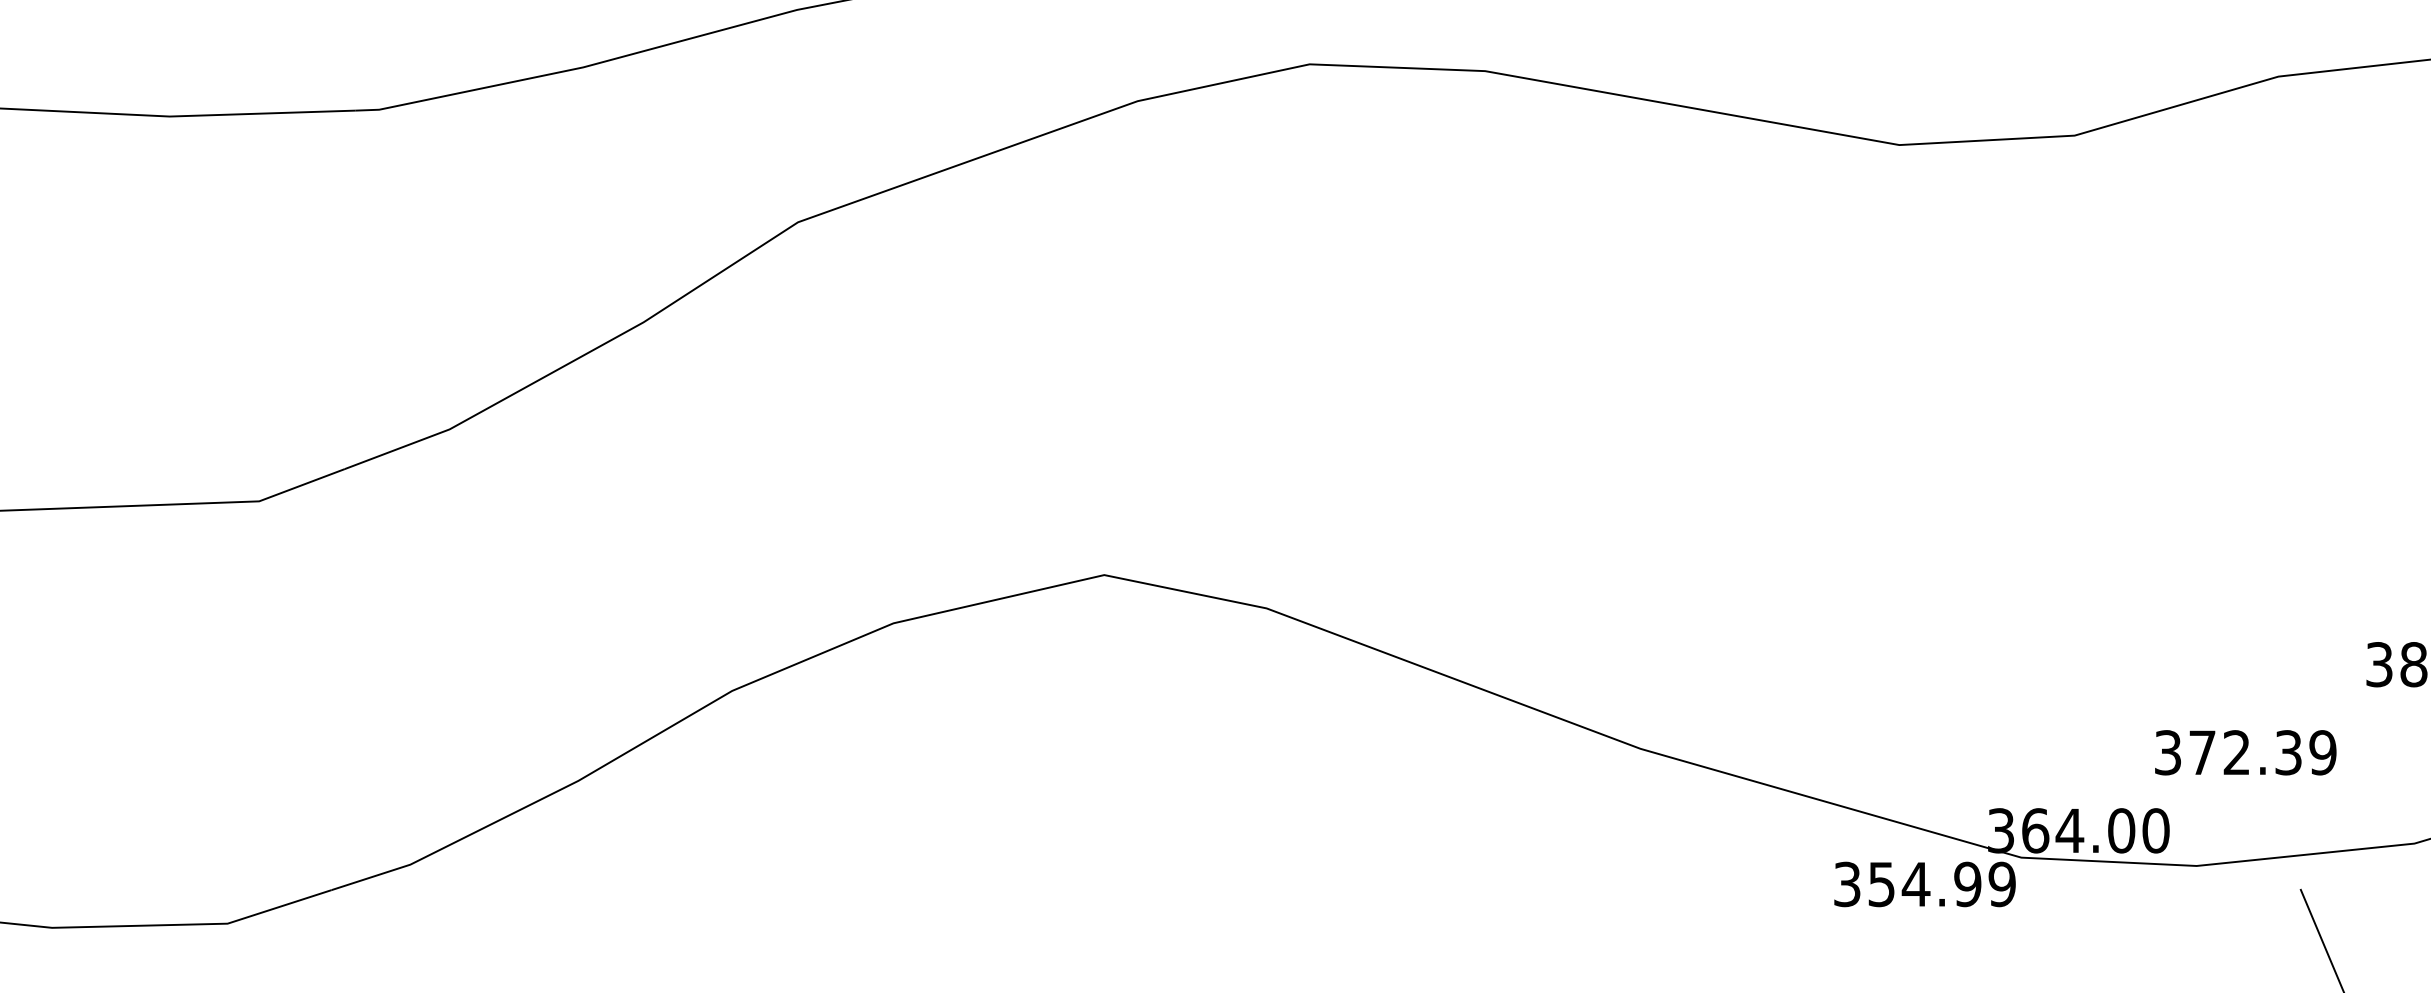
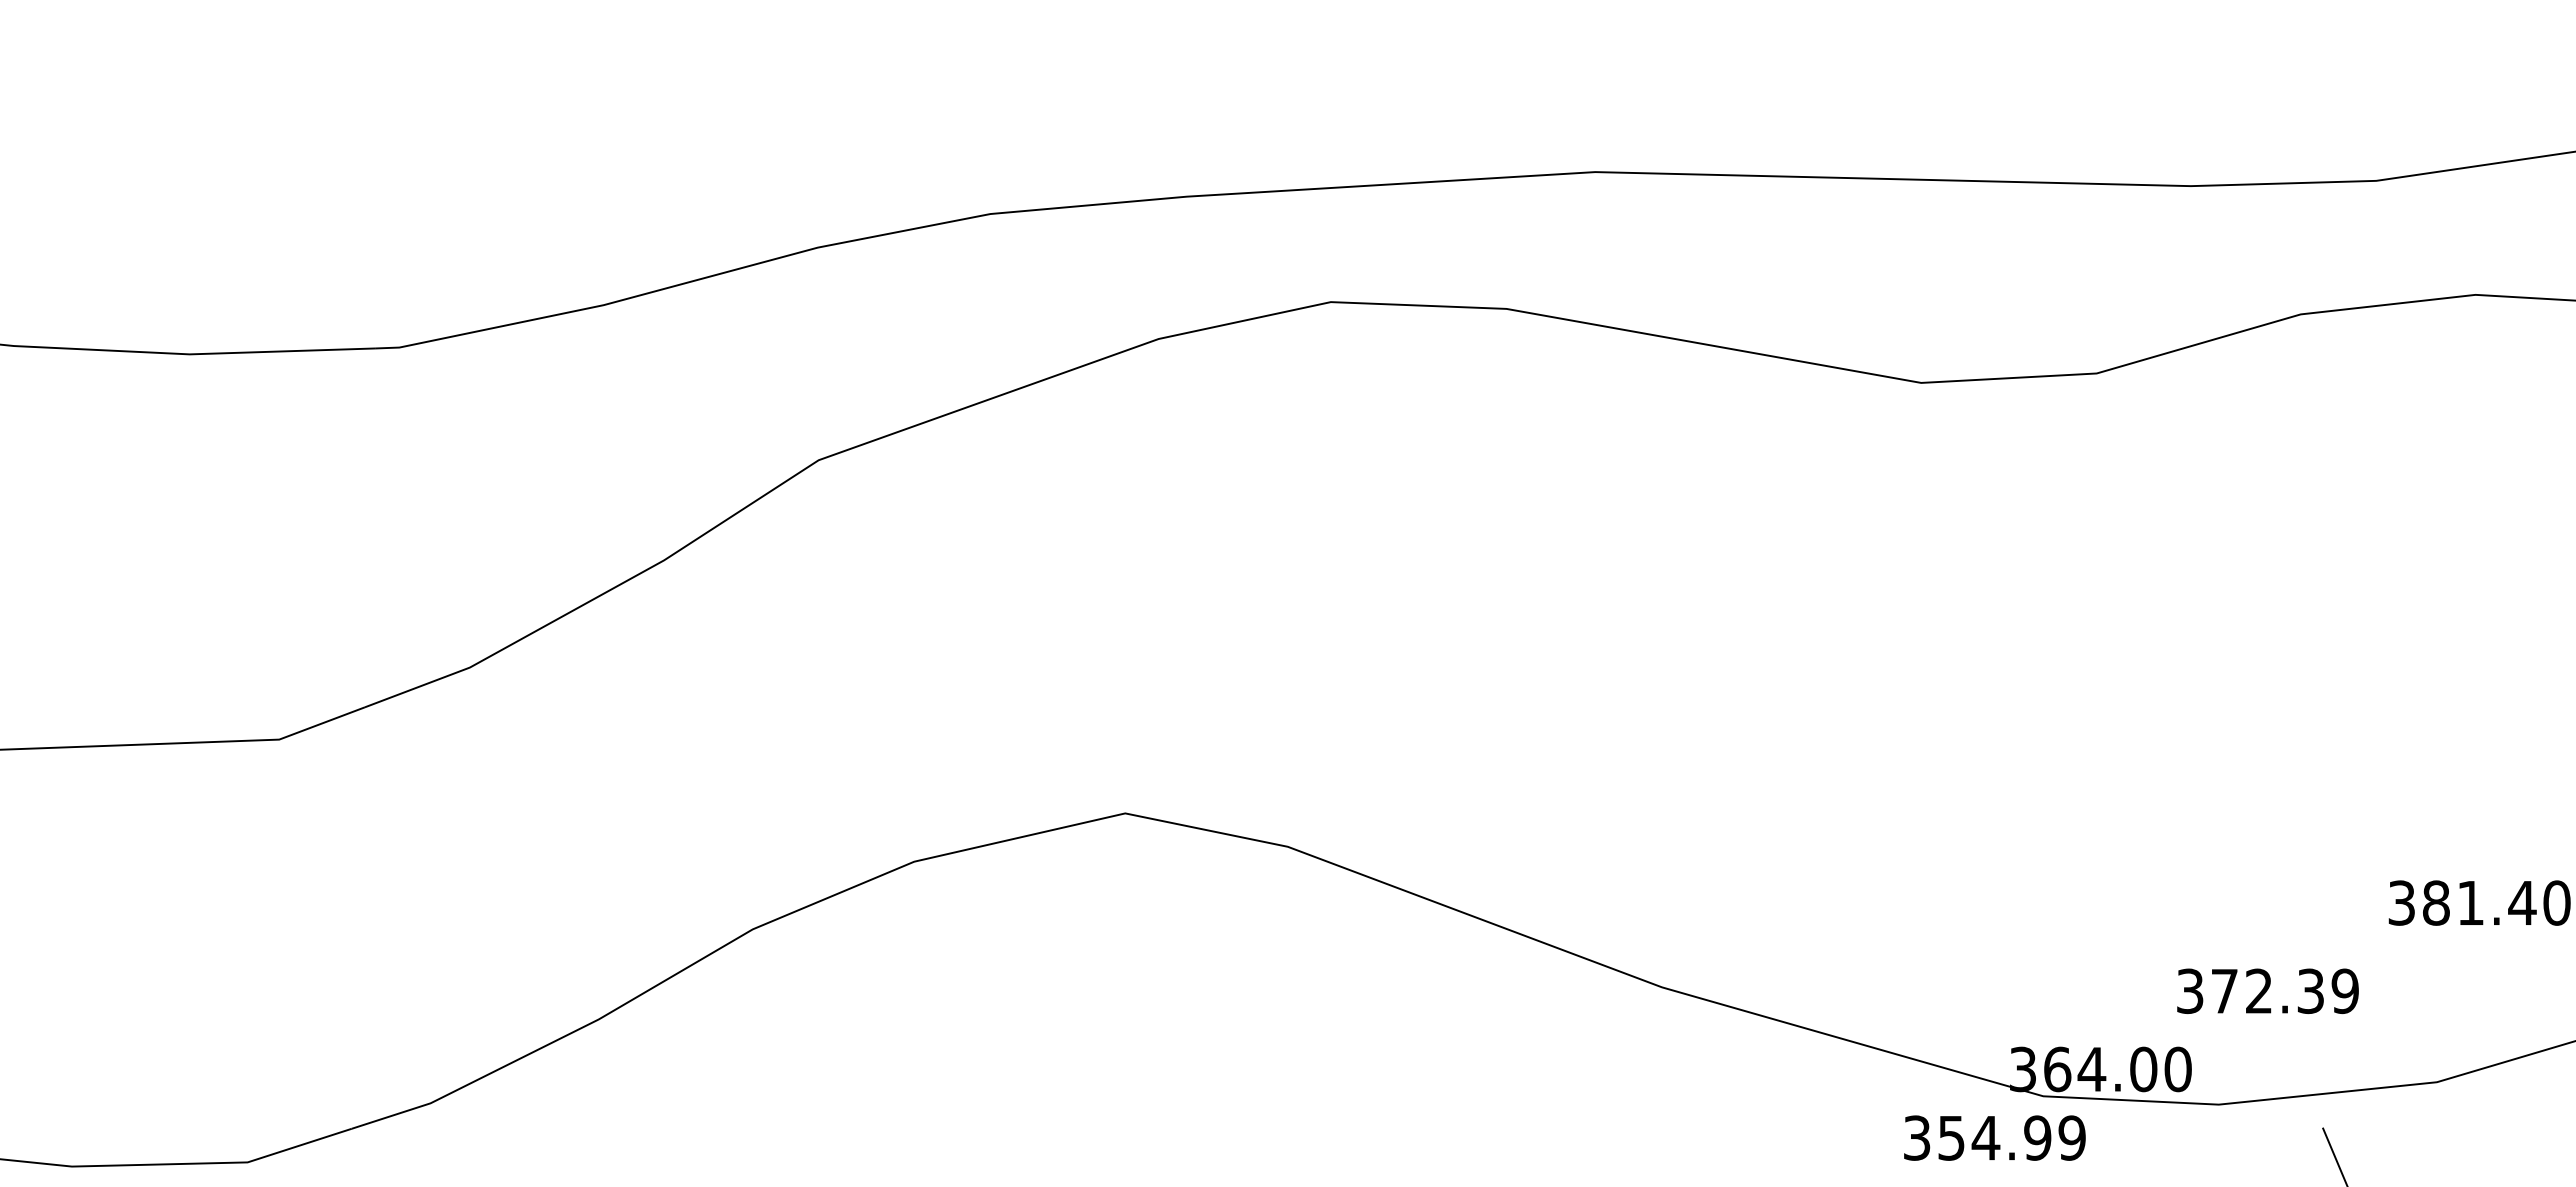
text: (1924, 883) -> (1994, 1137), moved

